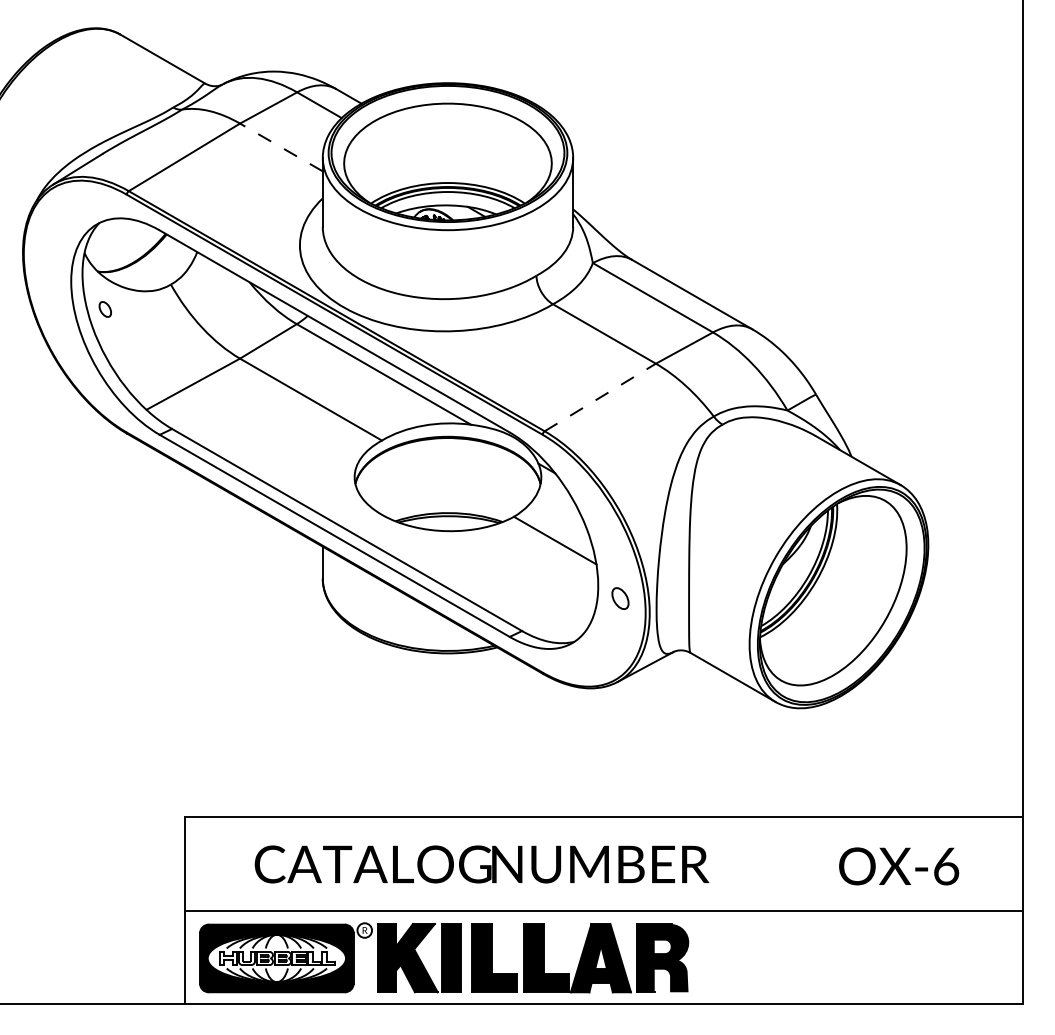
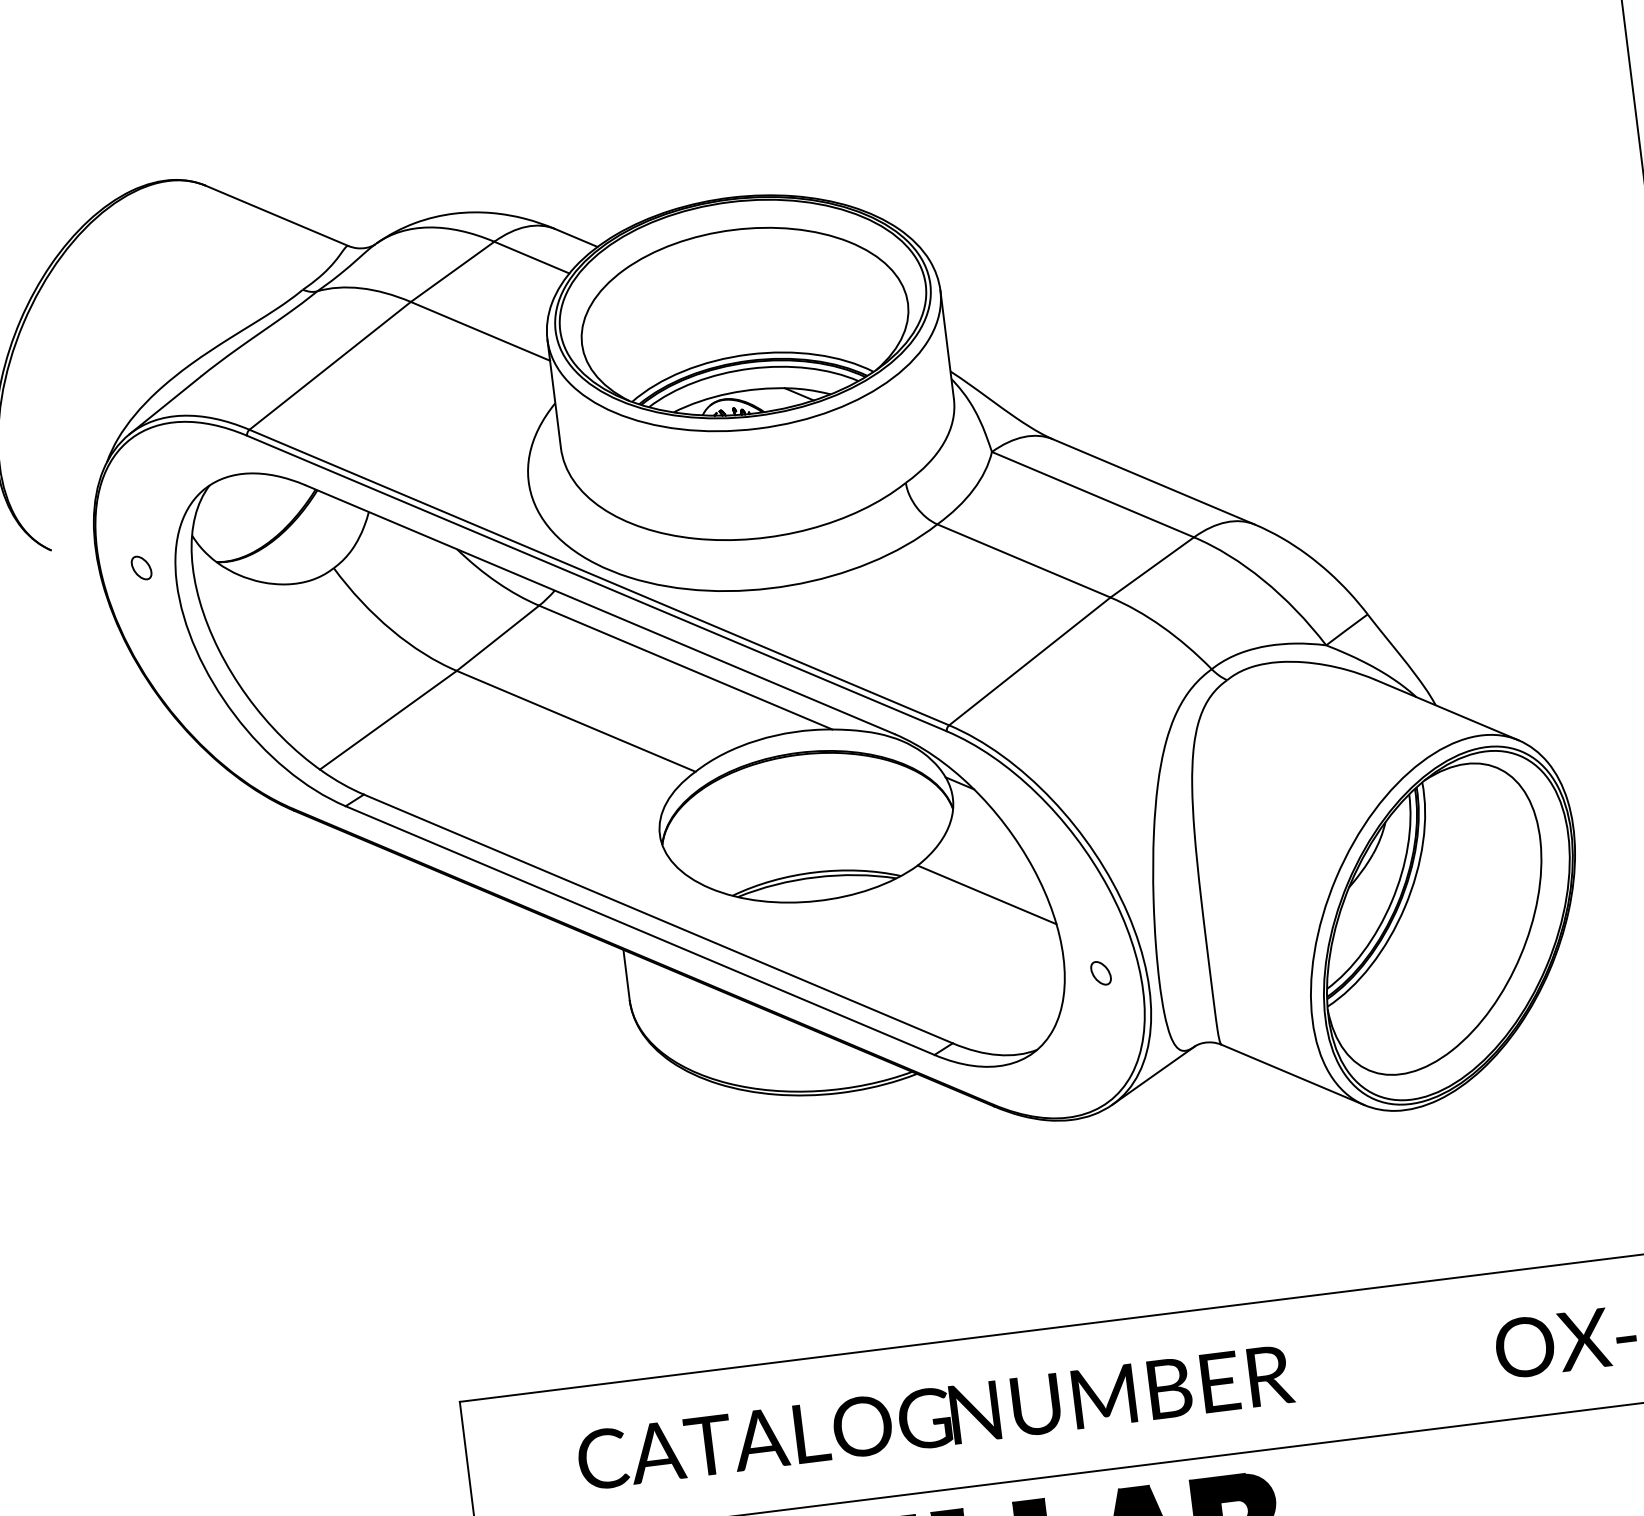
line: (281, 147) -> (480, 331), dashed -> solid
part: (104, 309) -> (140, 568), moved
line: (600, 397) -> (1030, 661), dashed -> solid
part: (620, 598) -> (1100, 972), size x0.71

